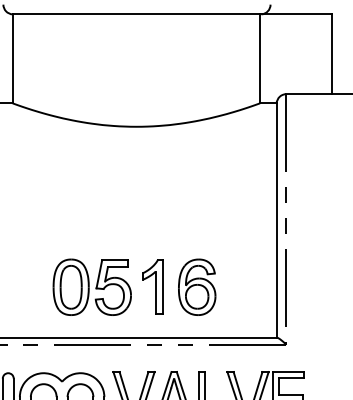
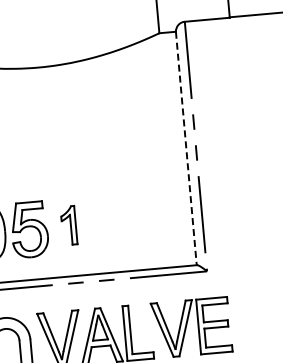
line: (276, 221) -> (186, 149), solid -> dashed
part: (152, 286) -> (68, 225), size x0.7
part: (197, 286) -> (113, 221), removed

